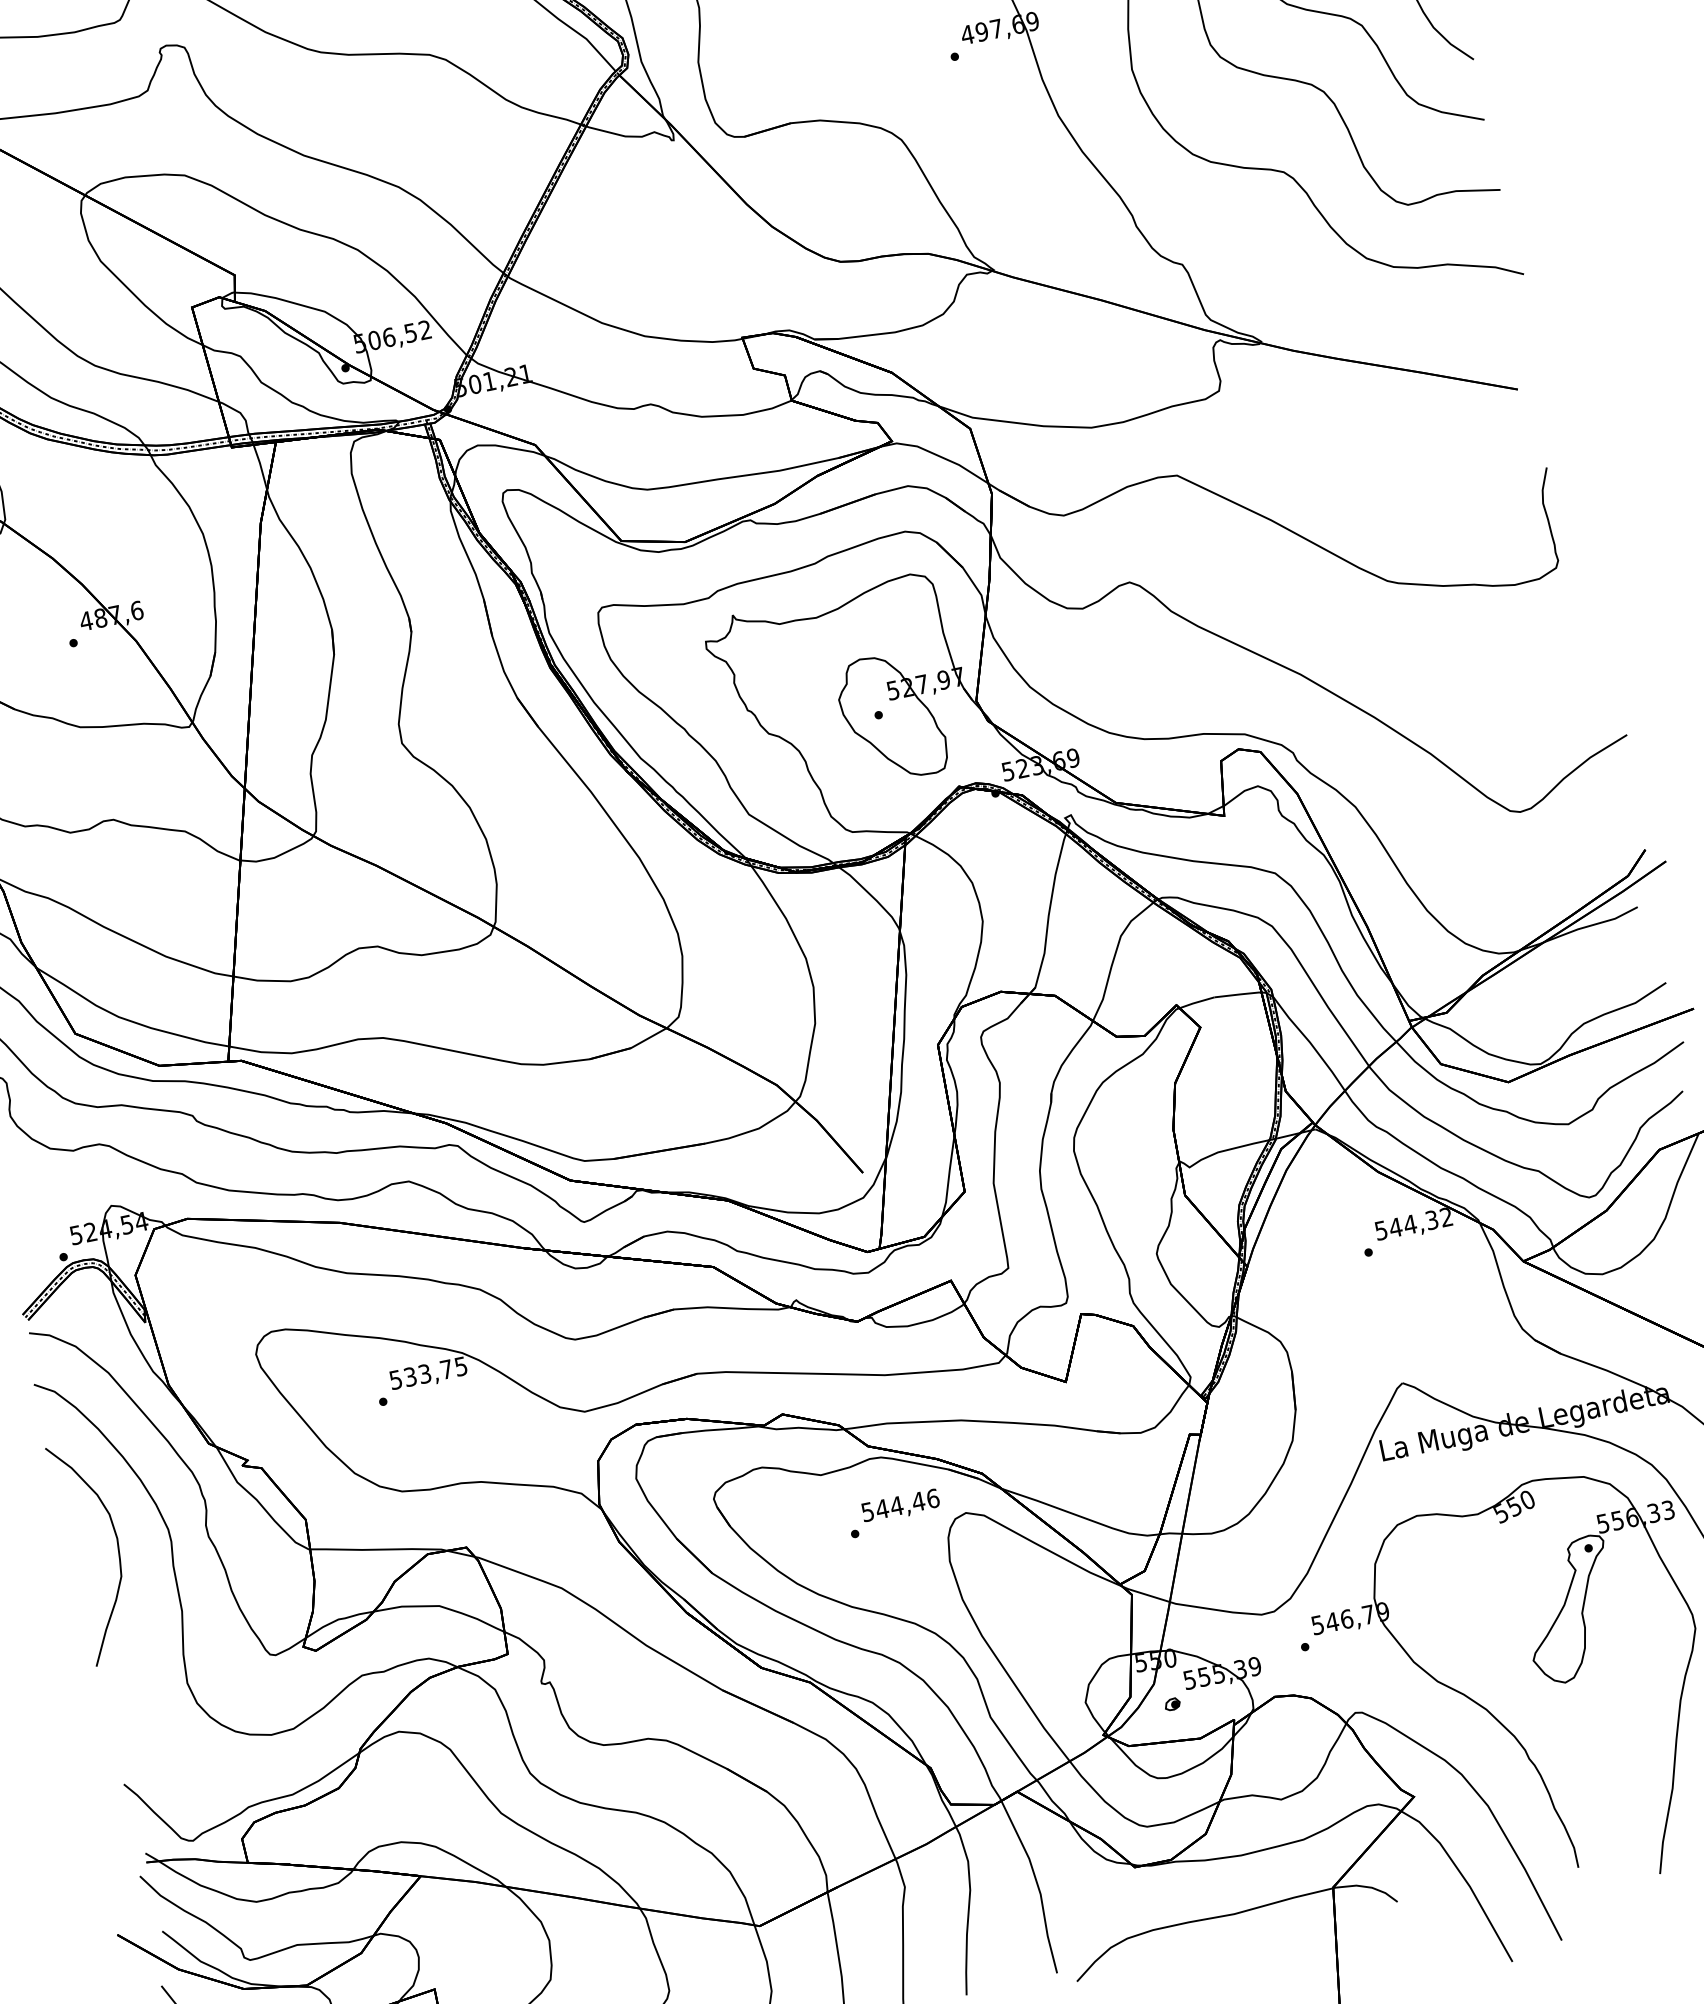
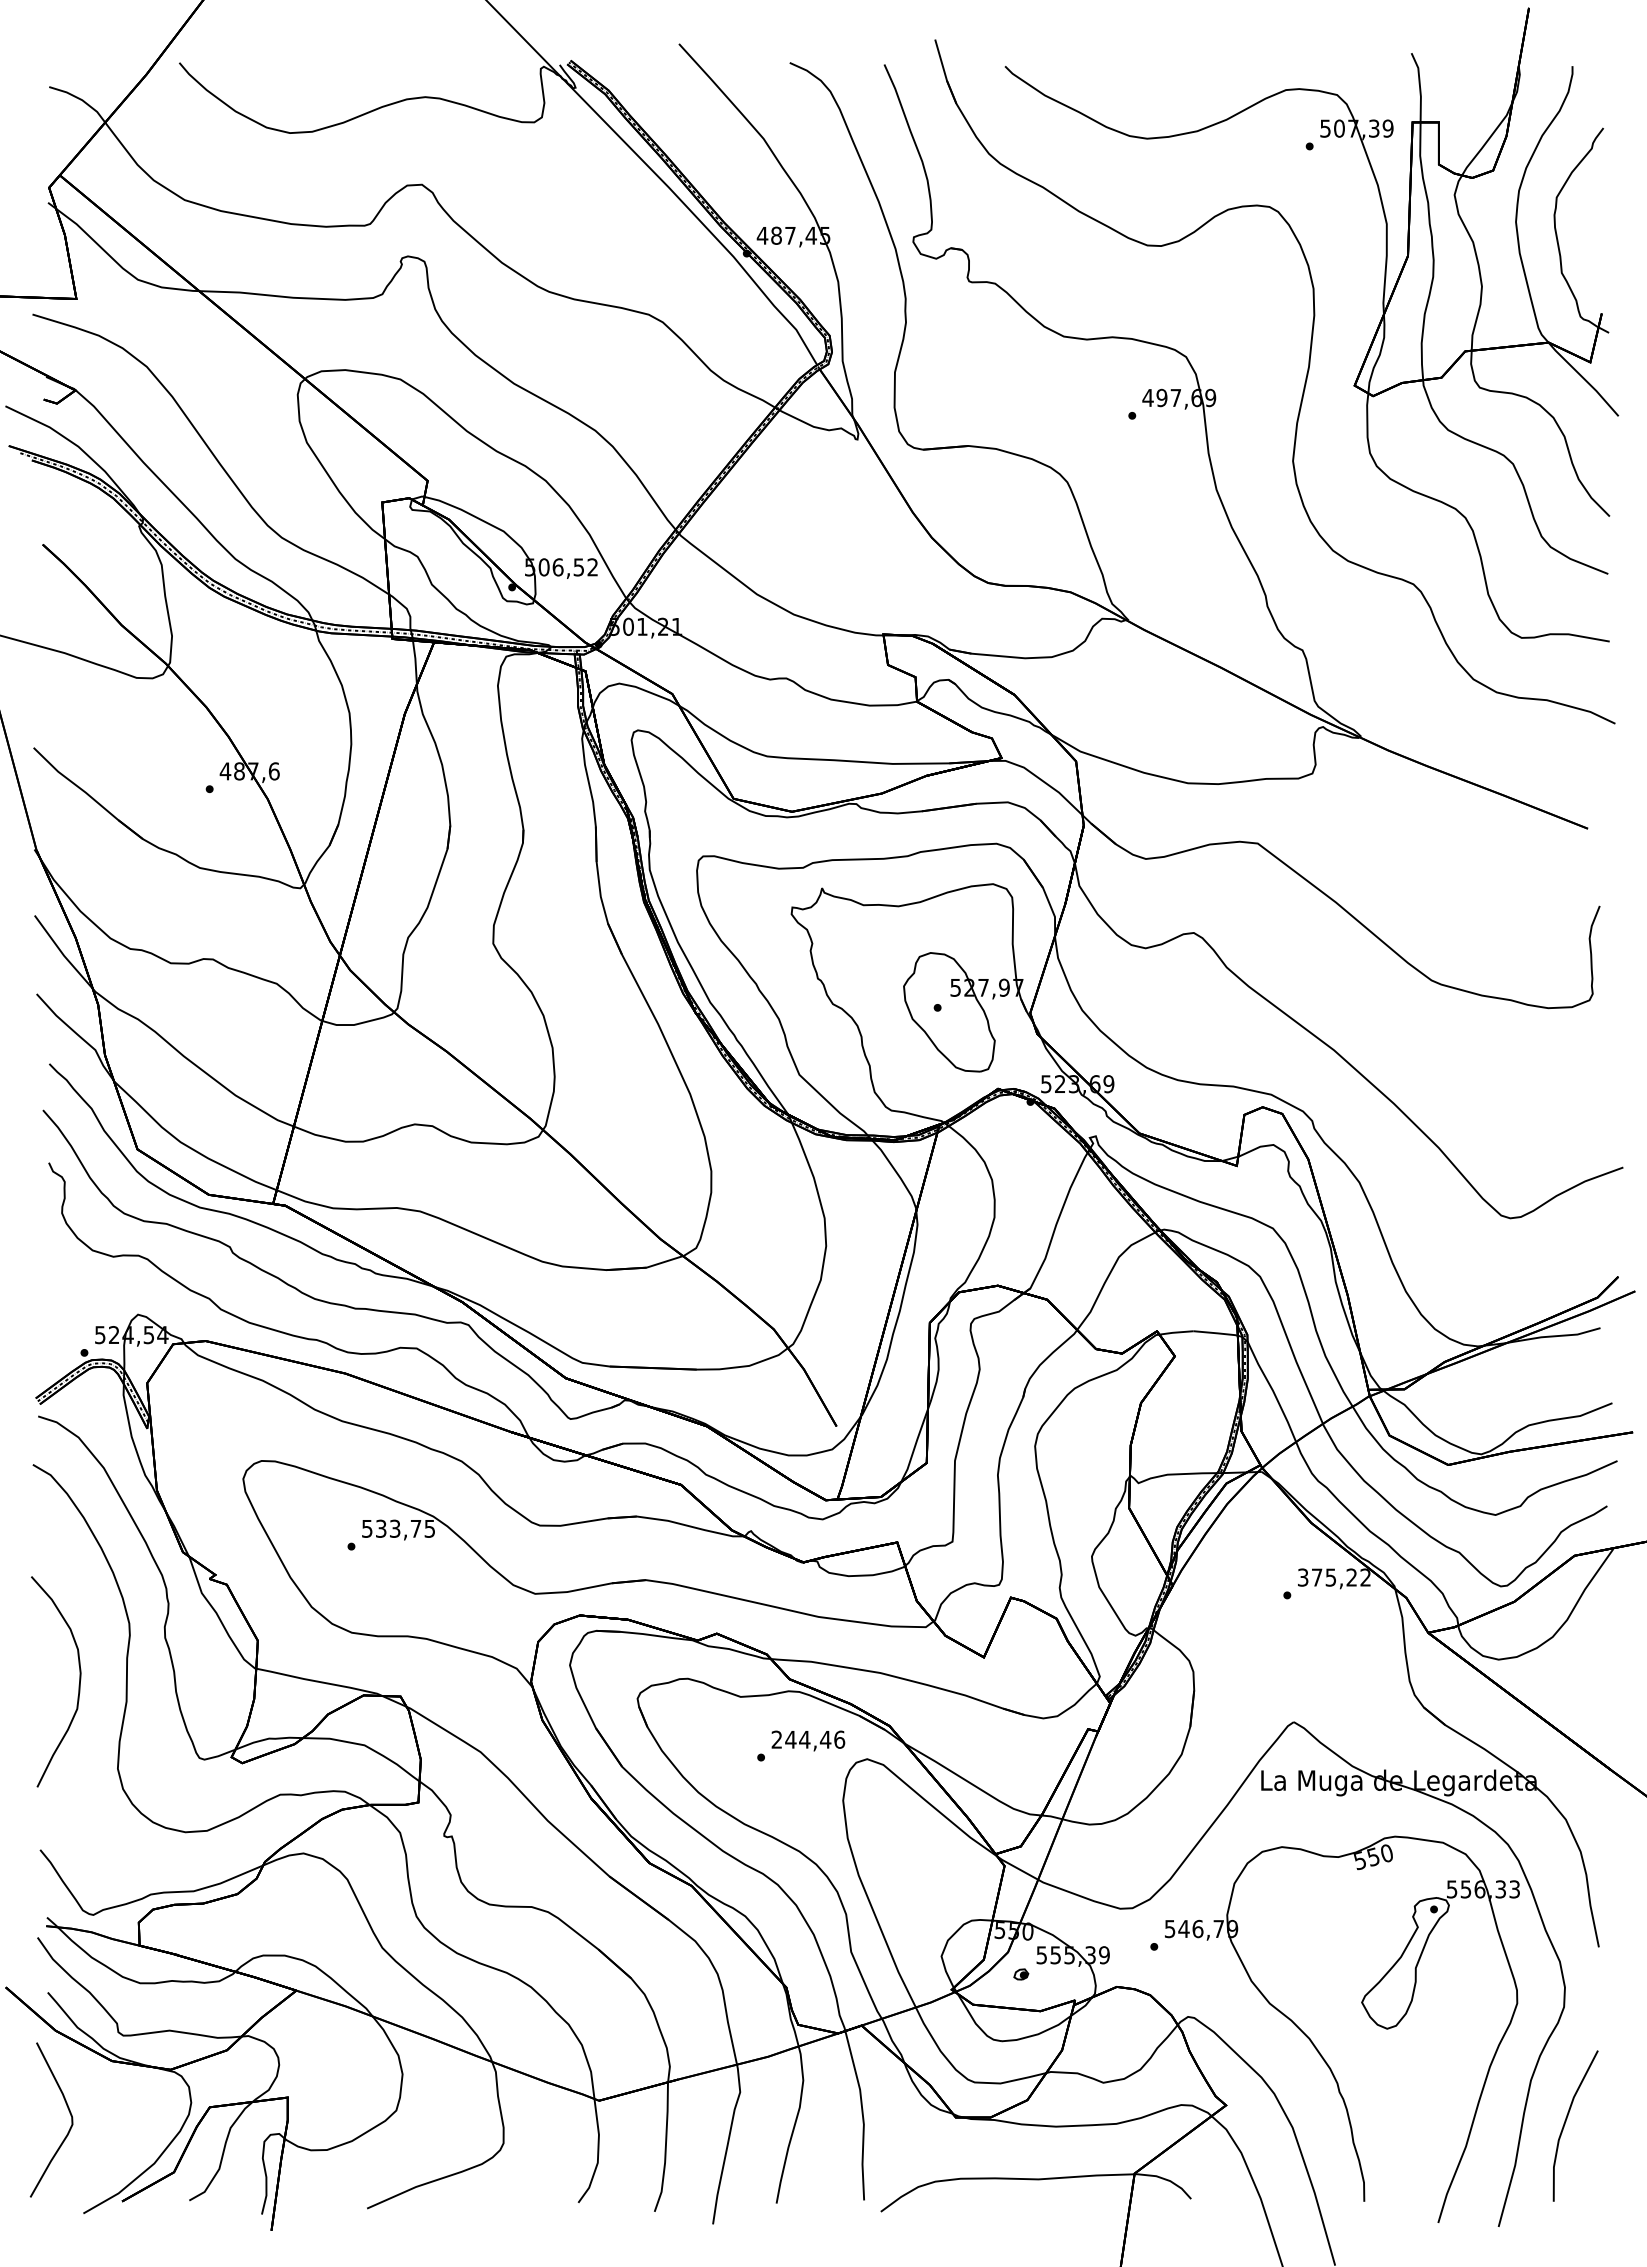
text: (1406, 1225) -> (1327, 1577), 544,32 -> 375,22
text: (867, 1511) -> (776, 1739), 544,46 -> 244,46
curve: (117, 1551) -> (78, 1685), moved

